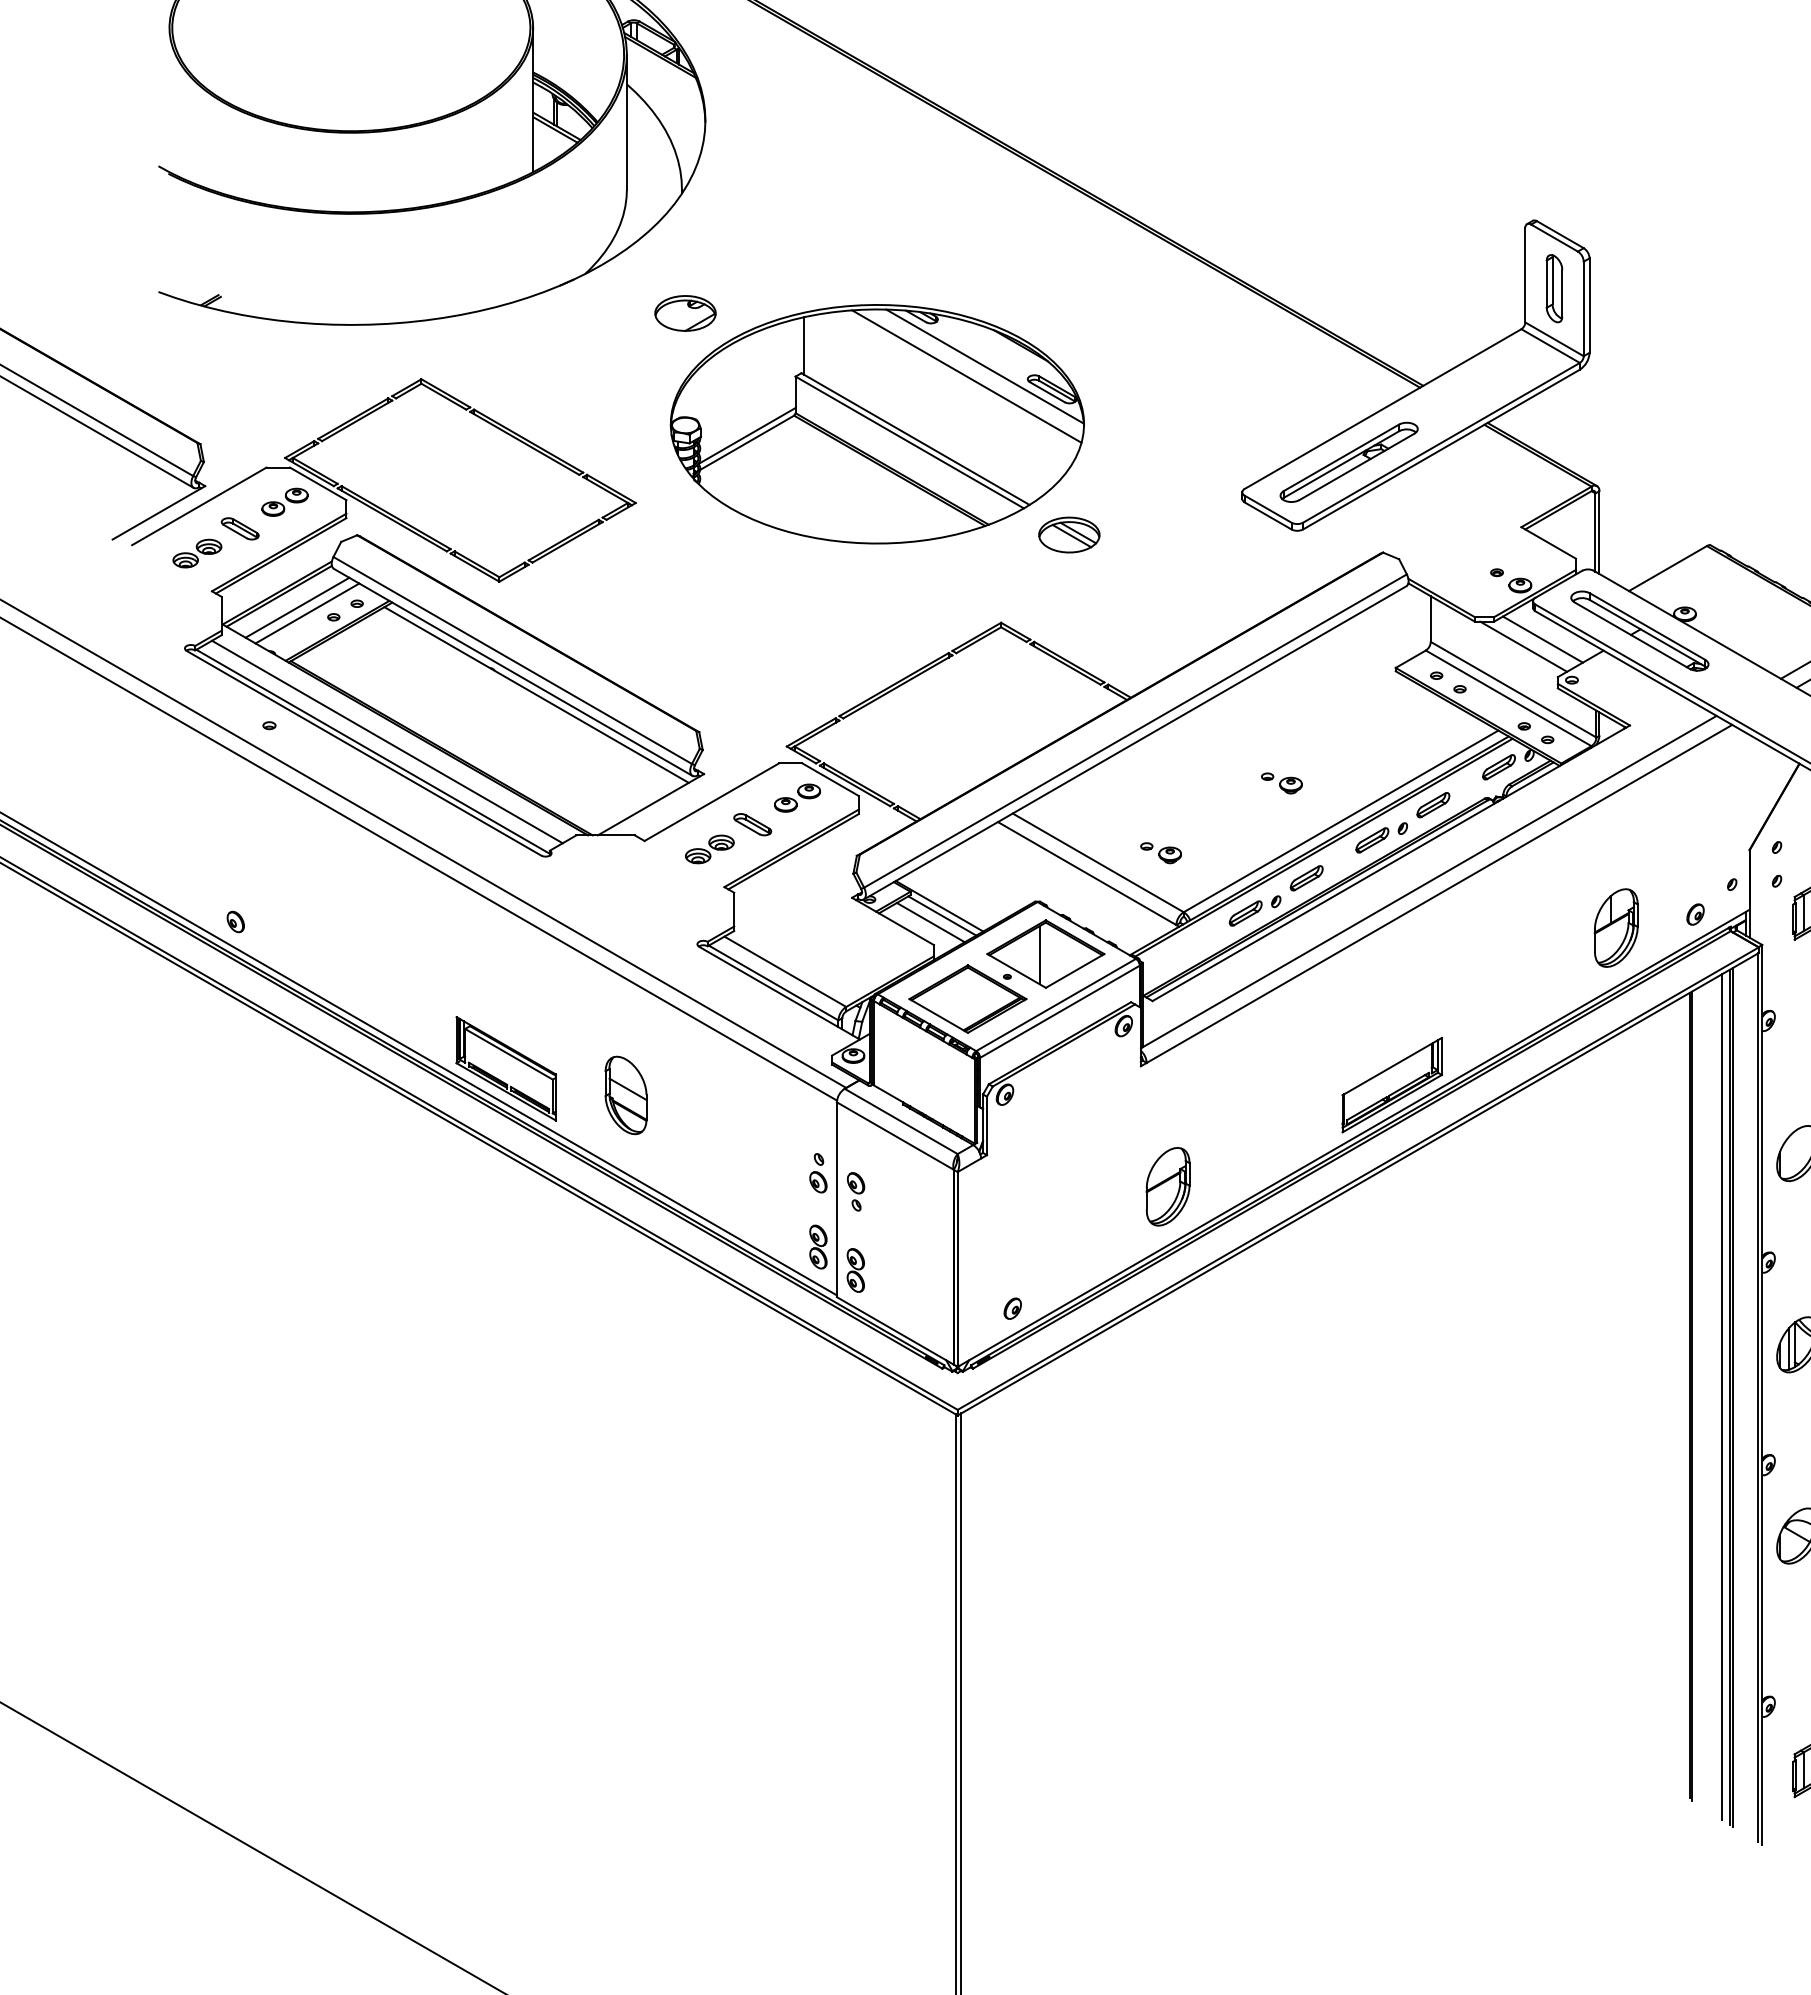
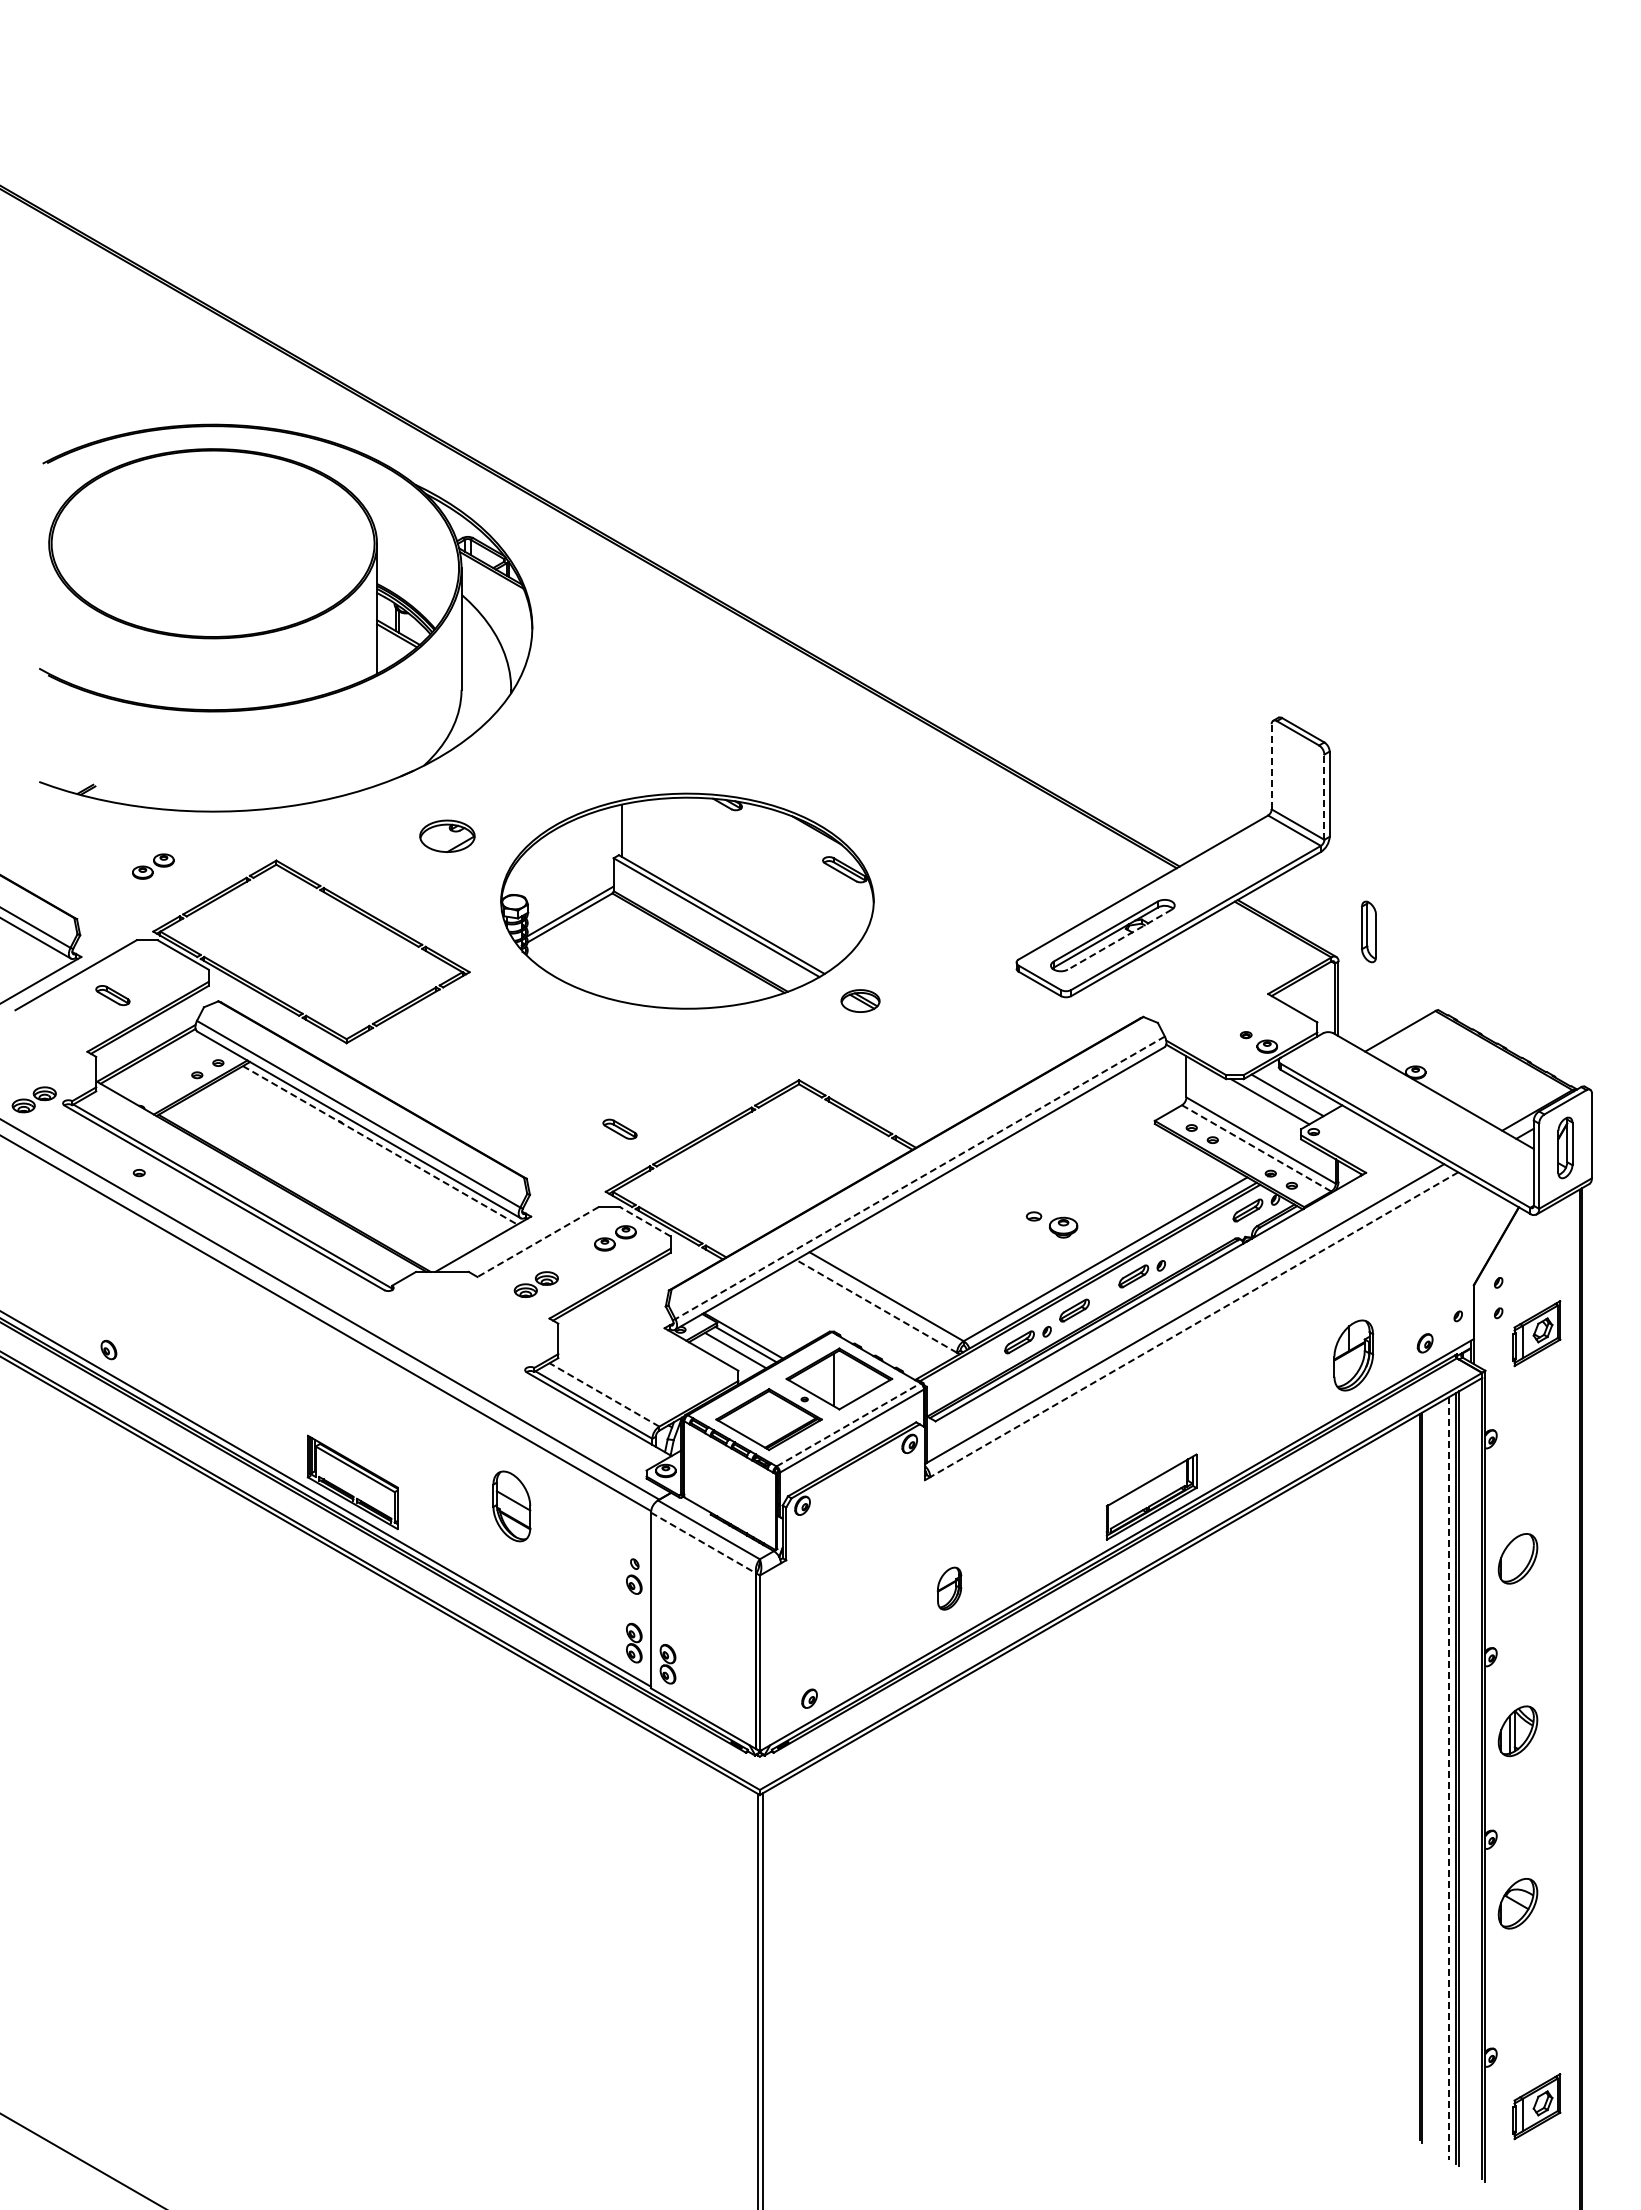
line: (1525, 274) -> (1271, 766), solid -> dashed
part: (1553, 288) -> (1368, 931), moved
line: (1583, 309) -> (1324, 797), solid -> dashed
part: (685, 313) -> (447, 836), moved
line: (985, 365) -> (784, 848), removed
line: (966, 375) -> (767, 857), removed
line: (1356, 466) -> (1119, 939), solid -> dashed
part: (285, 502) -> (153, 866), moved
part: (1069, 534) -> (860, 1000), size x0.7
part: (196, 553) -> (33, 1099), moved
line: (297, 607) -> (164, 1066), removed
line: (307, 613) -> (173, 1071), removed
part: (1639, 630) -> (1374, 1087), removed
line: (536, 695) -> (380, 1145), solid -> dashed
line: (1509, 698) -> (1257, 1148), solid -> dashed
line: (1135, 730) -> (920, 1177), solid -> dashed
line: (387, 741) -> (245, 1187), removed
line: (829, 779) -> (644, 1221), solid -> dashed
part: (1282, 783) -> (1052, 1225), size x1.4
line: (712, 802) -> (538, 1242), solid -> dashed
part: (1433, 804) -> (1188, 1244), removed
part: (752, 823) -> (619, 1128), moved
part: (1161, 852) -> (943, 1287), removed
line: (1087, 873) -> (876, 1306), solid -> dashed
line: (1439, 893) -> (1194, 1324), solid -> dashed
line: (785, 971) -> (604, 1394), solid -> dashed
line: (1057, 1004) -> (849, 1424), solid -> dashed
part: (625, 1095) -> (511, 1506), moved
line: (895, 1136) -> (703, 1543), solid -> dashed
part: (1168, 1186) -> (949, 1588), size x0.6
part: (855, 1192) -> (667, 1593), removed
line: (1722, 1397) -> (1449, 1778), solid -> dashed

